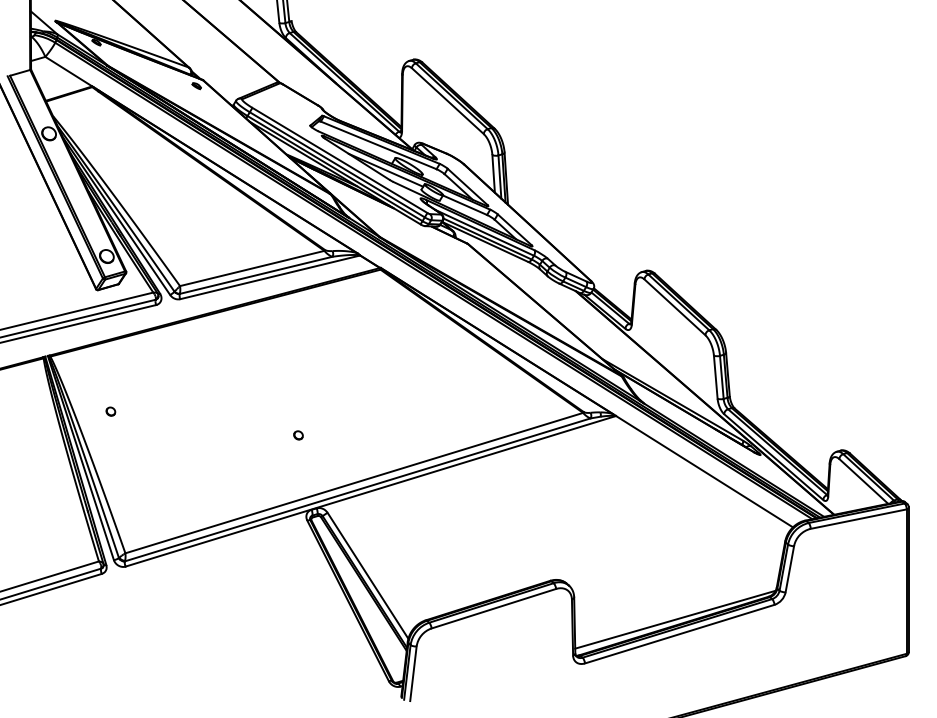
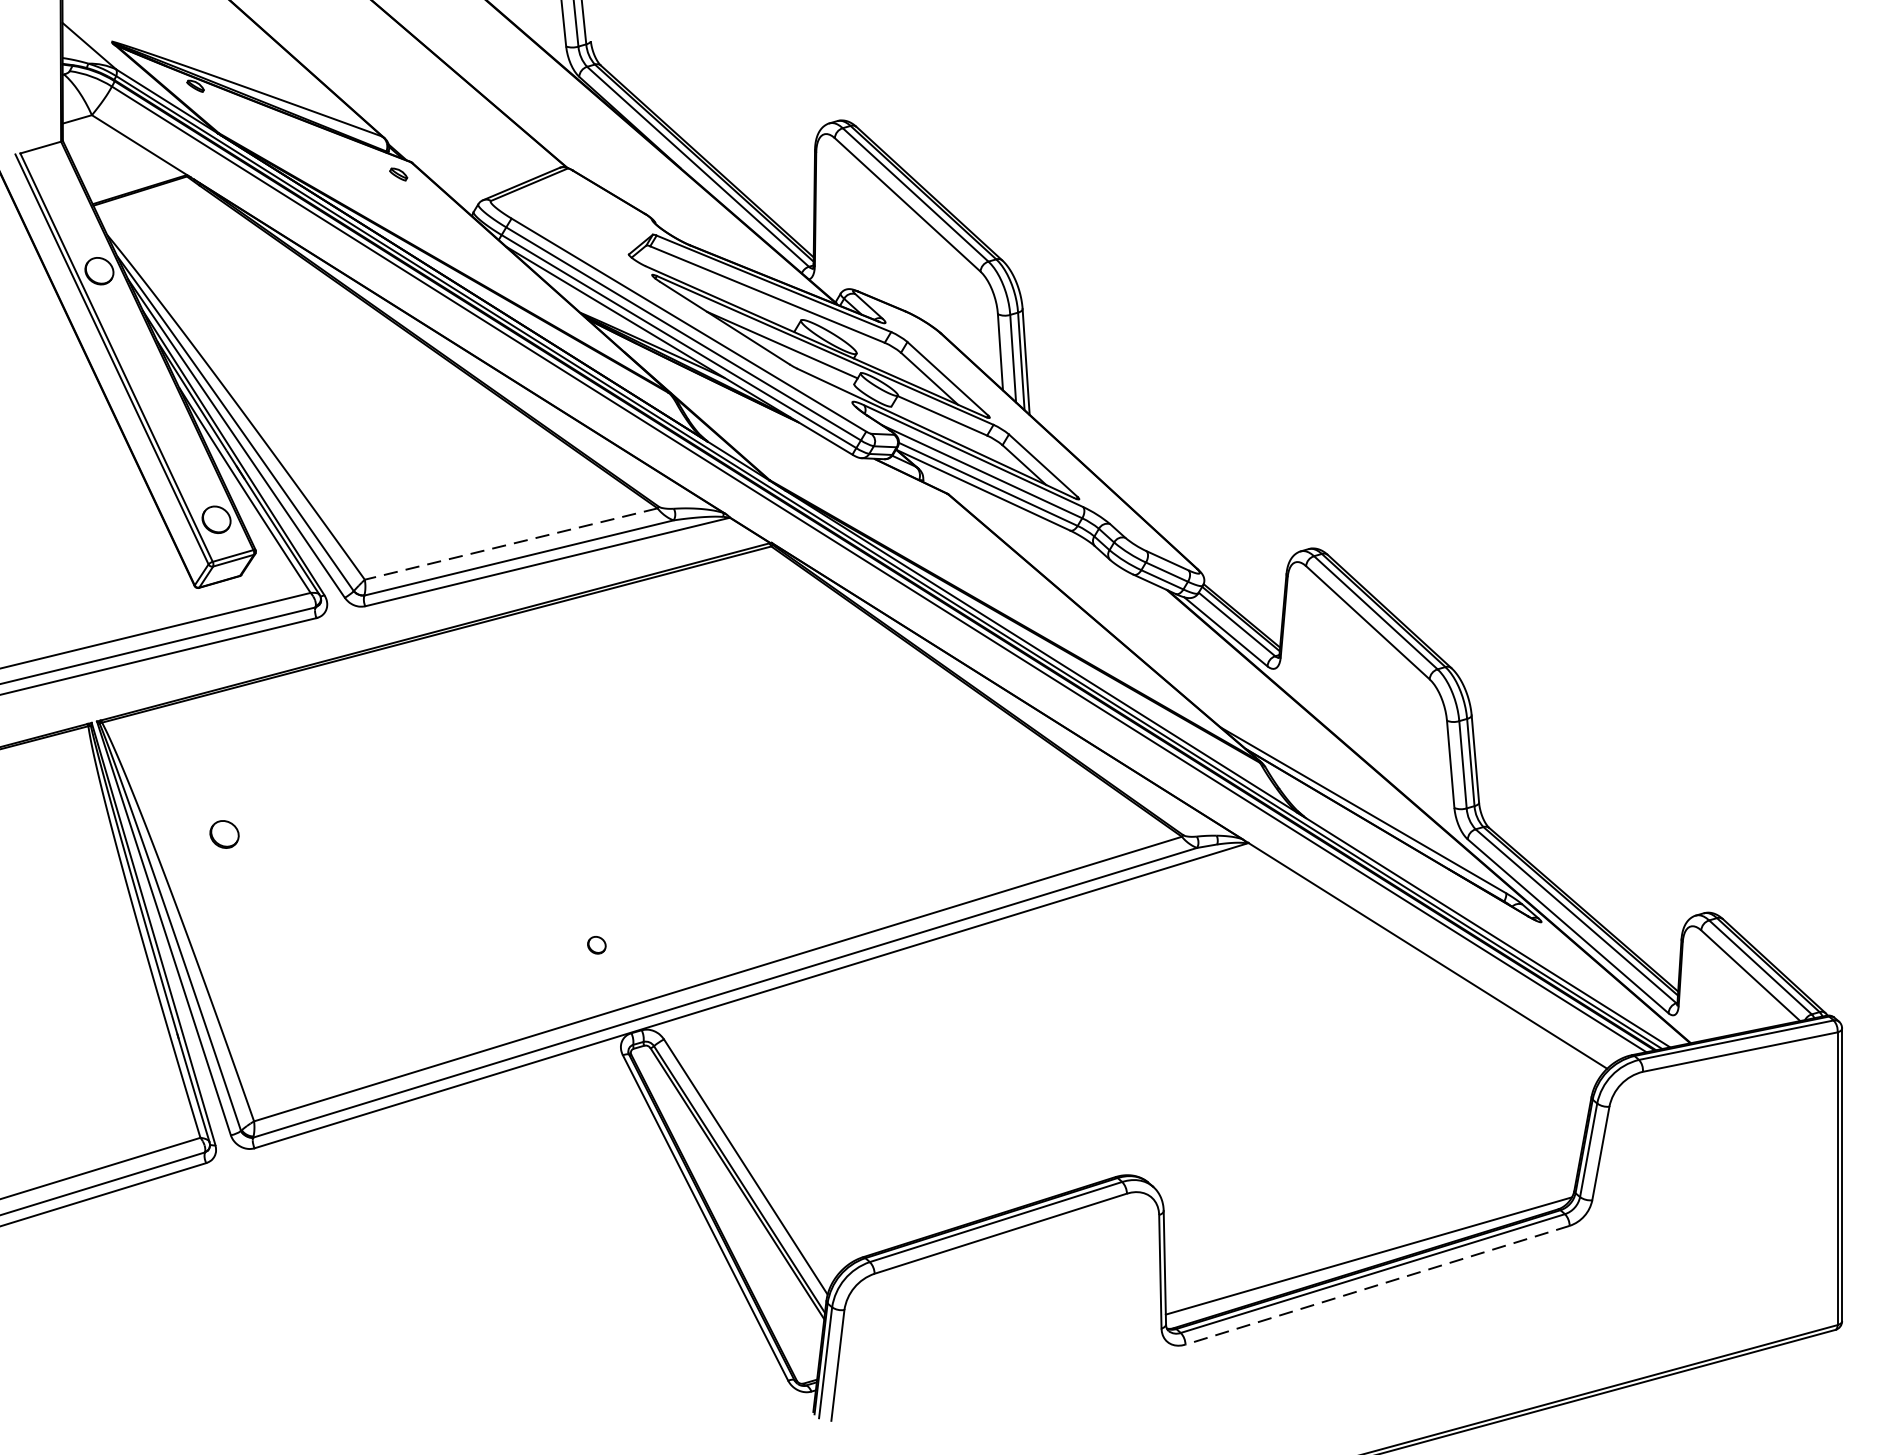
line: (251, 268) -> (509, 544), solid -> dashed
part: (110, 411) -> (223, 833), size x1.6
part: (298, 435) -> (596, 945), moved
line: (679, 634) -> (1377, 1285), solid -> dashed

